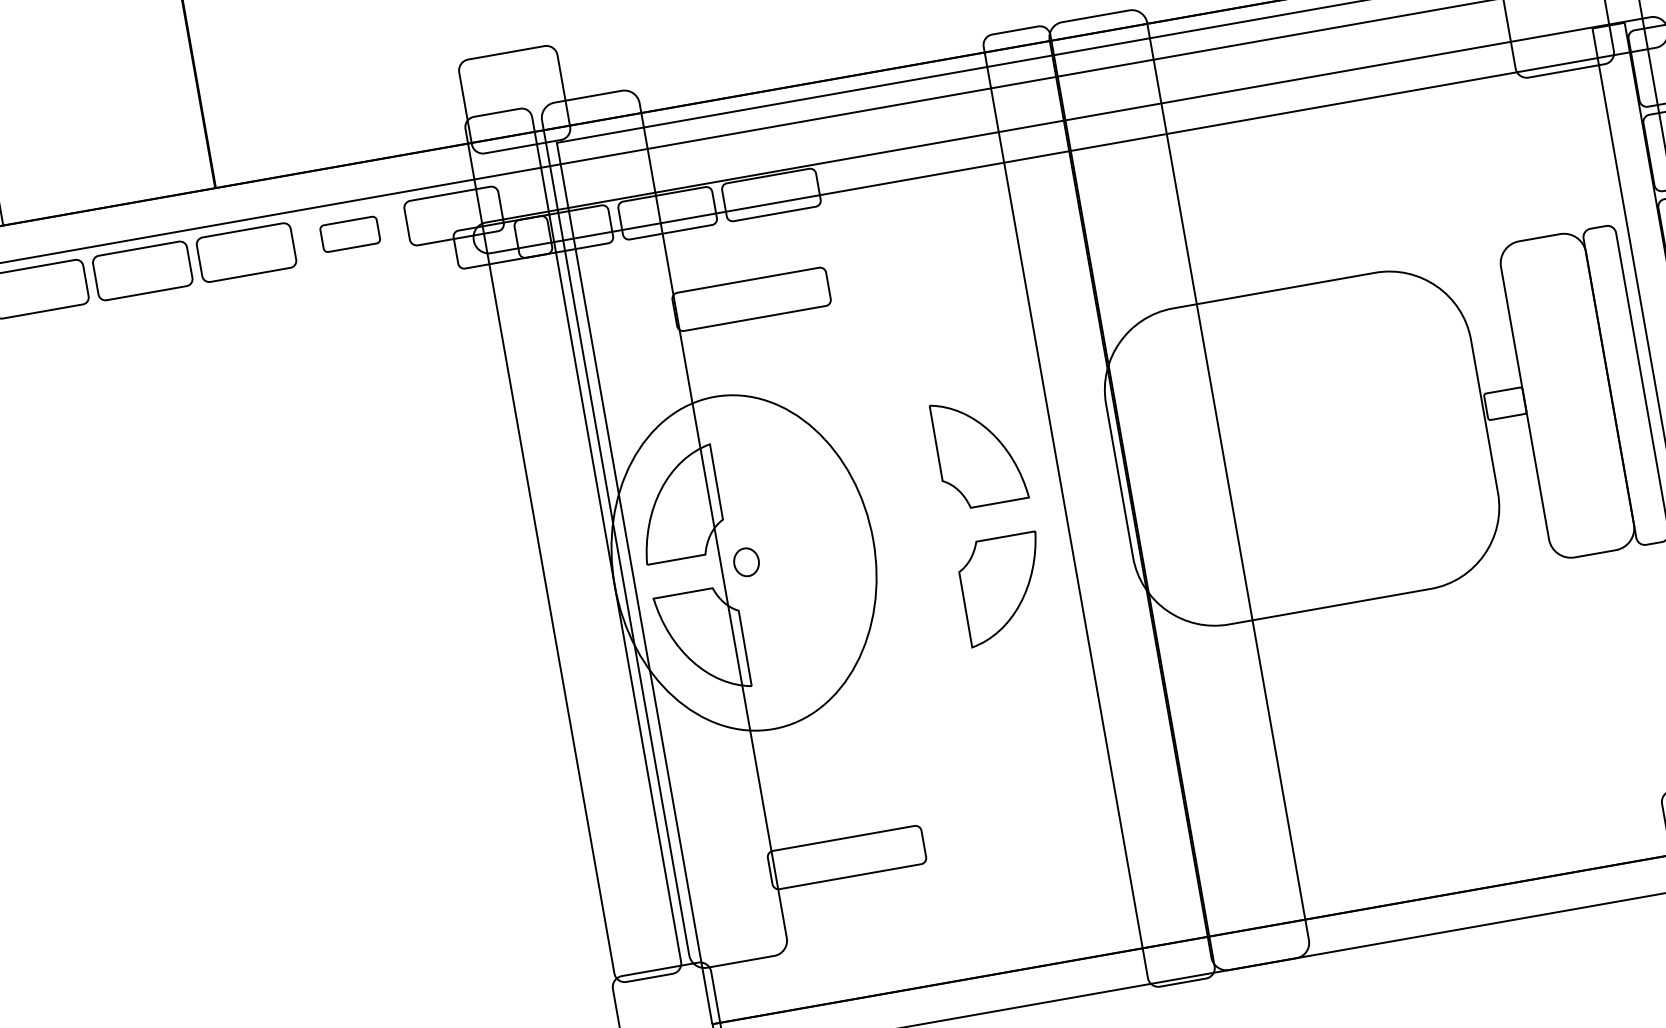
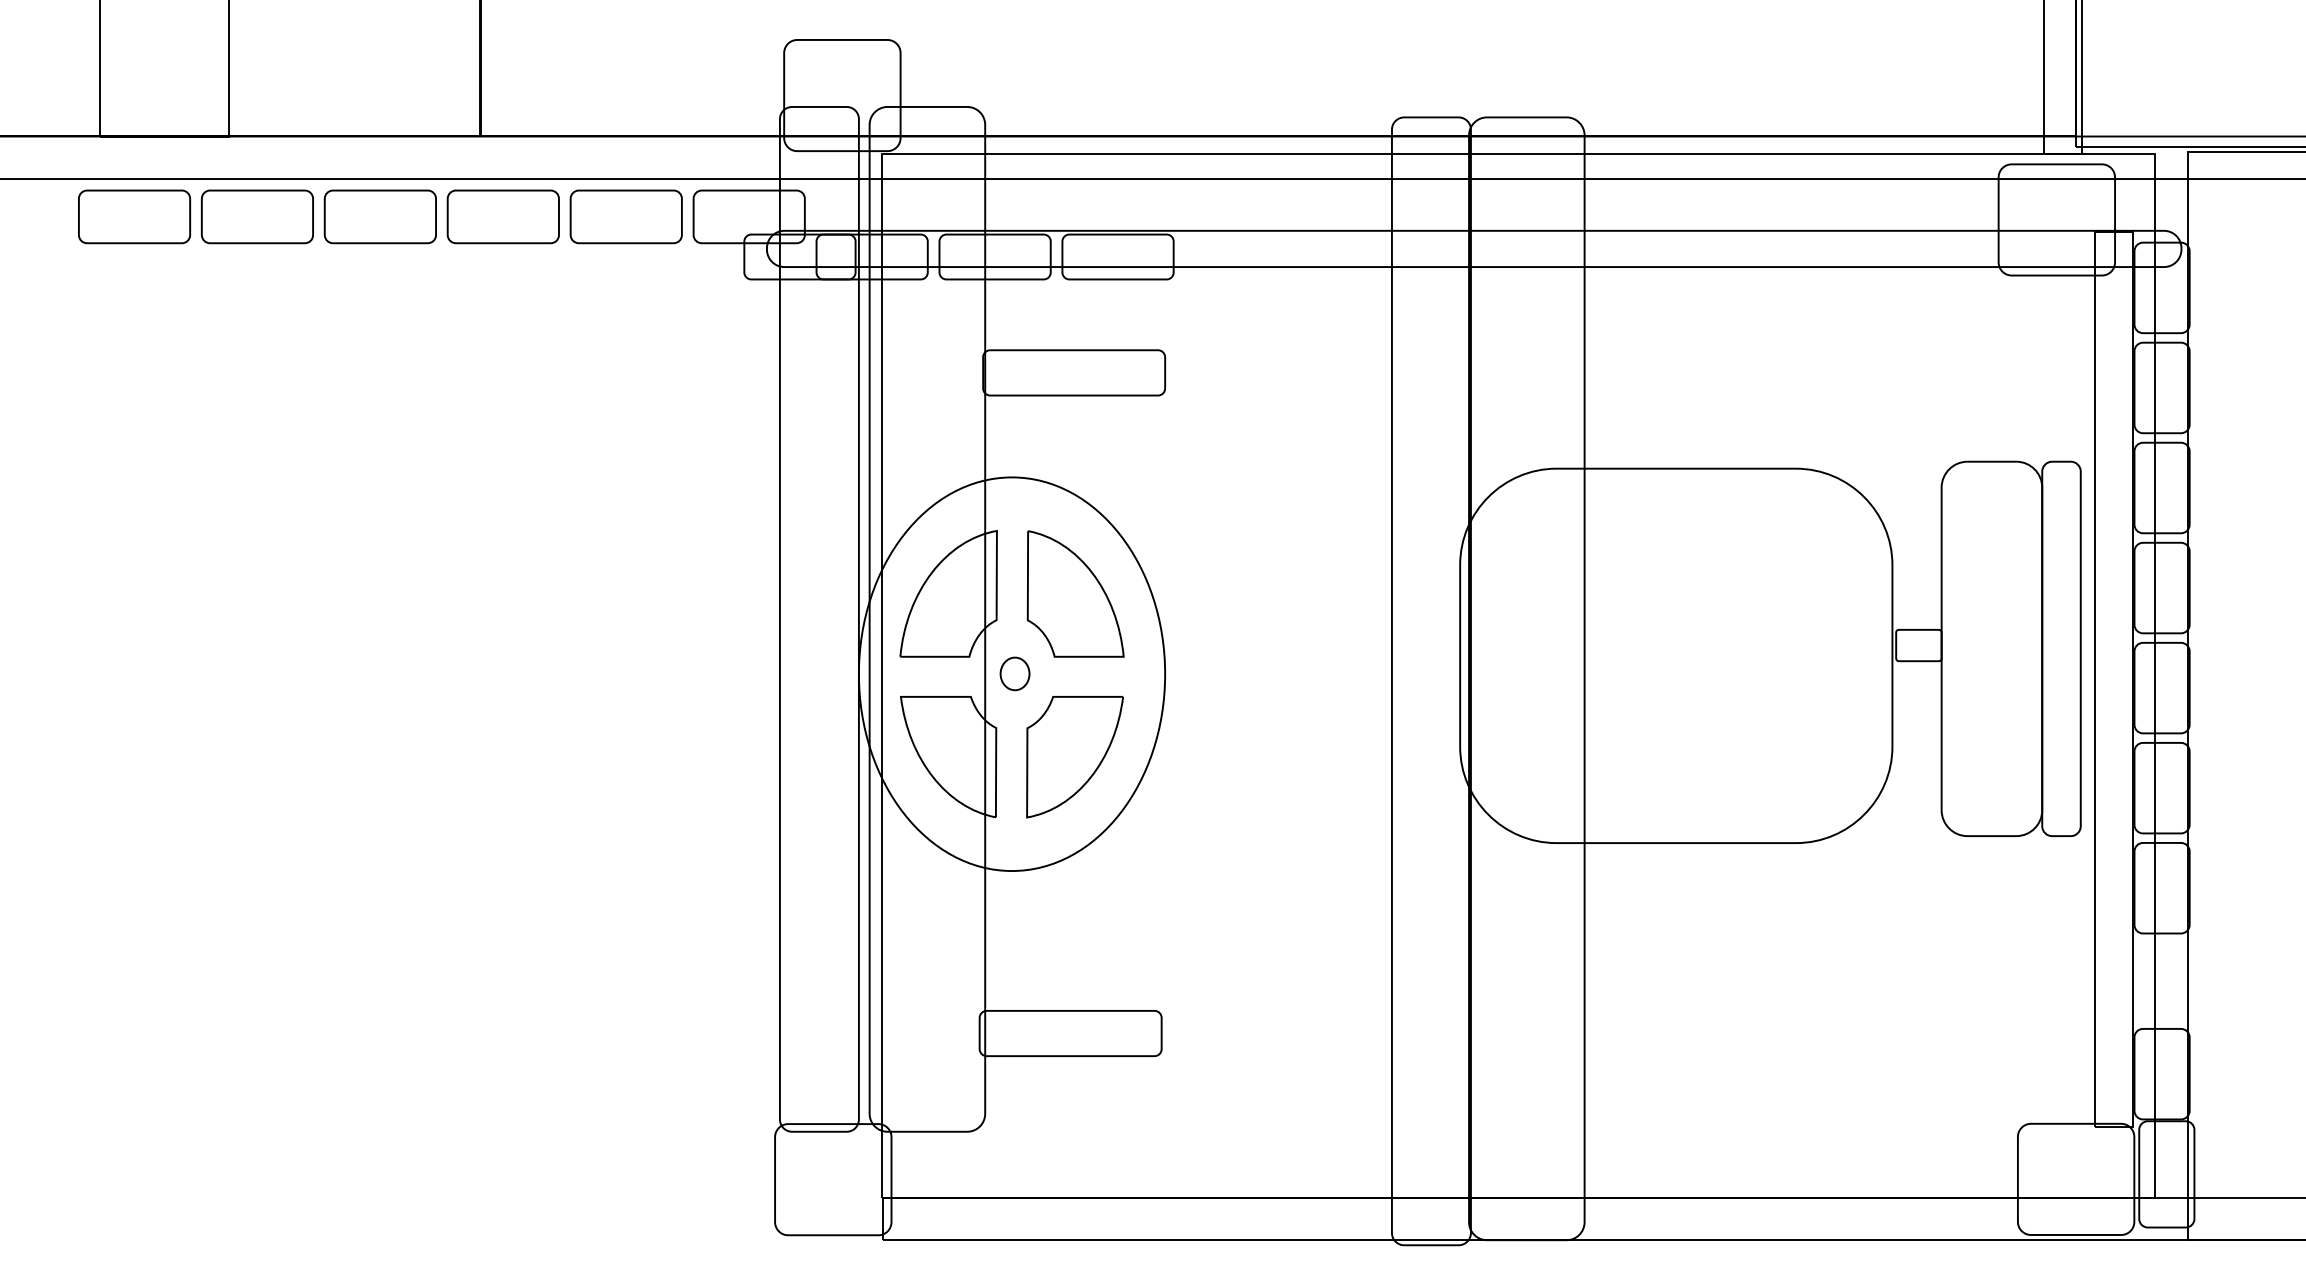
part: (349, 234) -> (625, 216), size x1.67
part: (978, 451) -> (1075, 593), moved
part: (1003, 589) -> (1074, 757), moved

